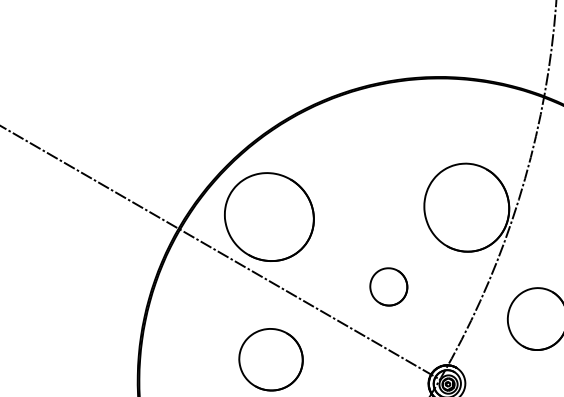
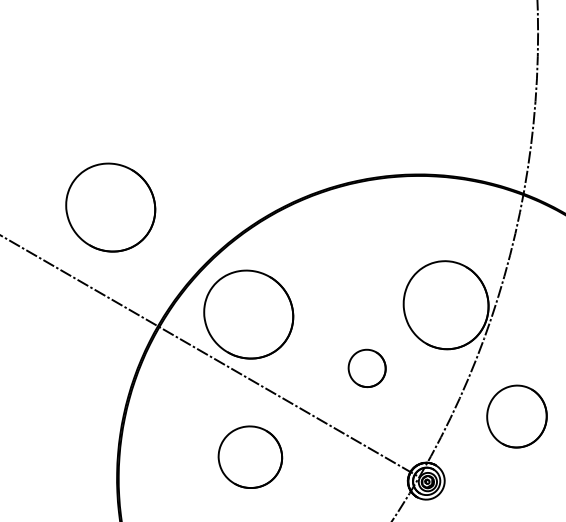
part: (131, 109) -> (110, 207), added
part: (388, 285) -> (366, 367), moved

